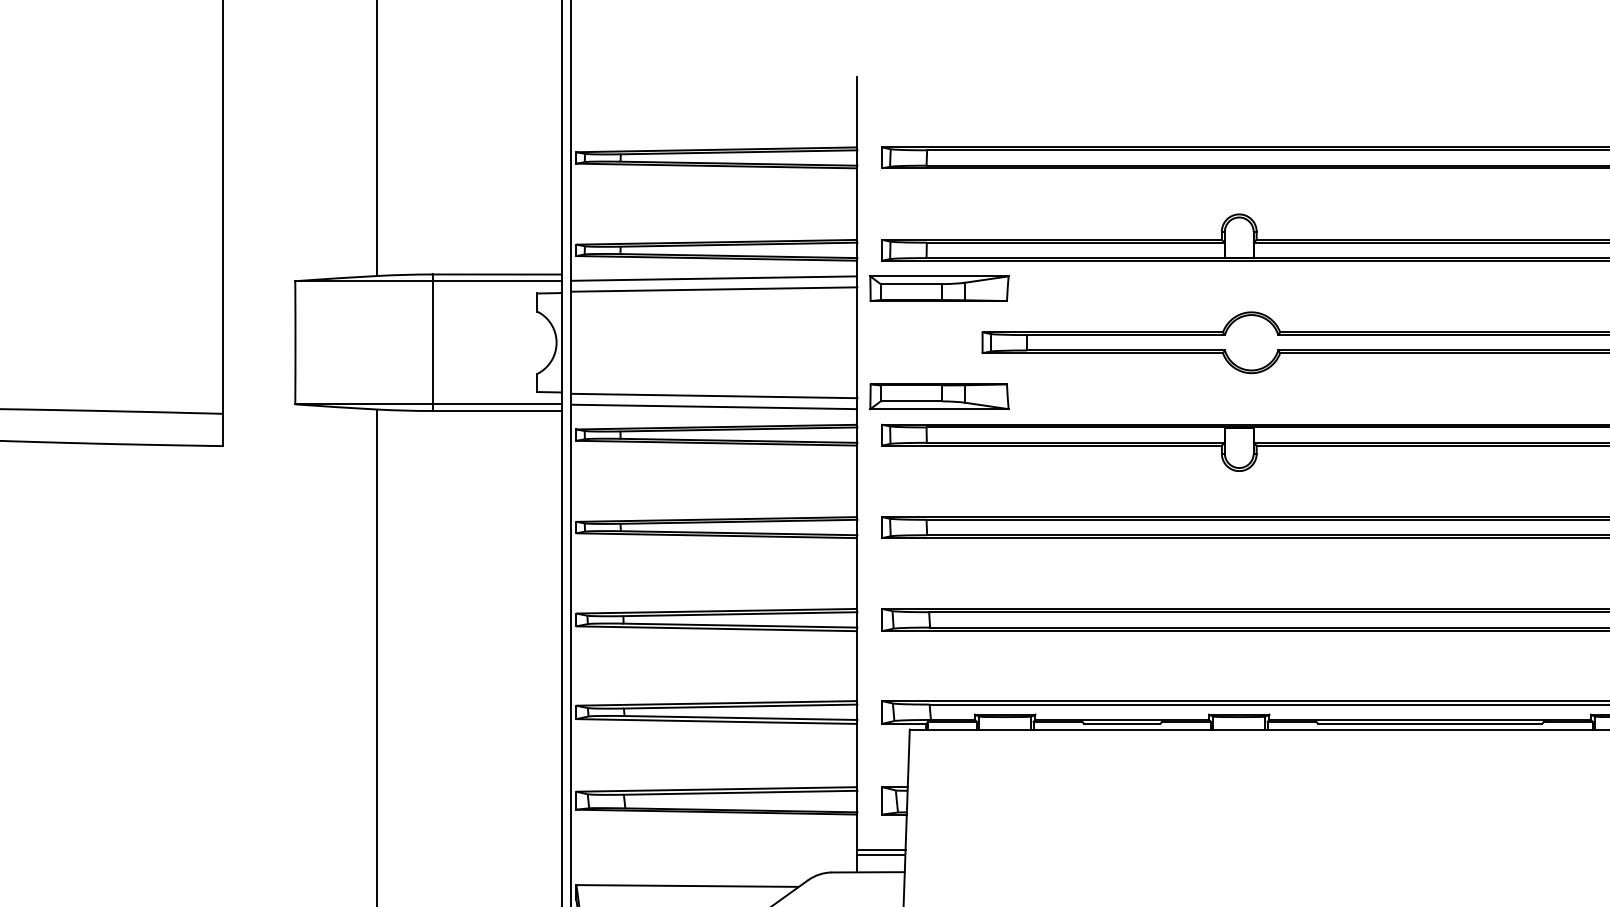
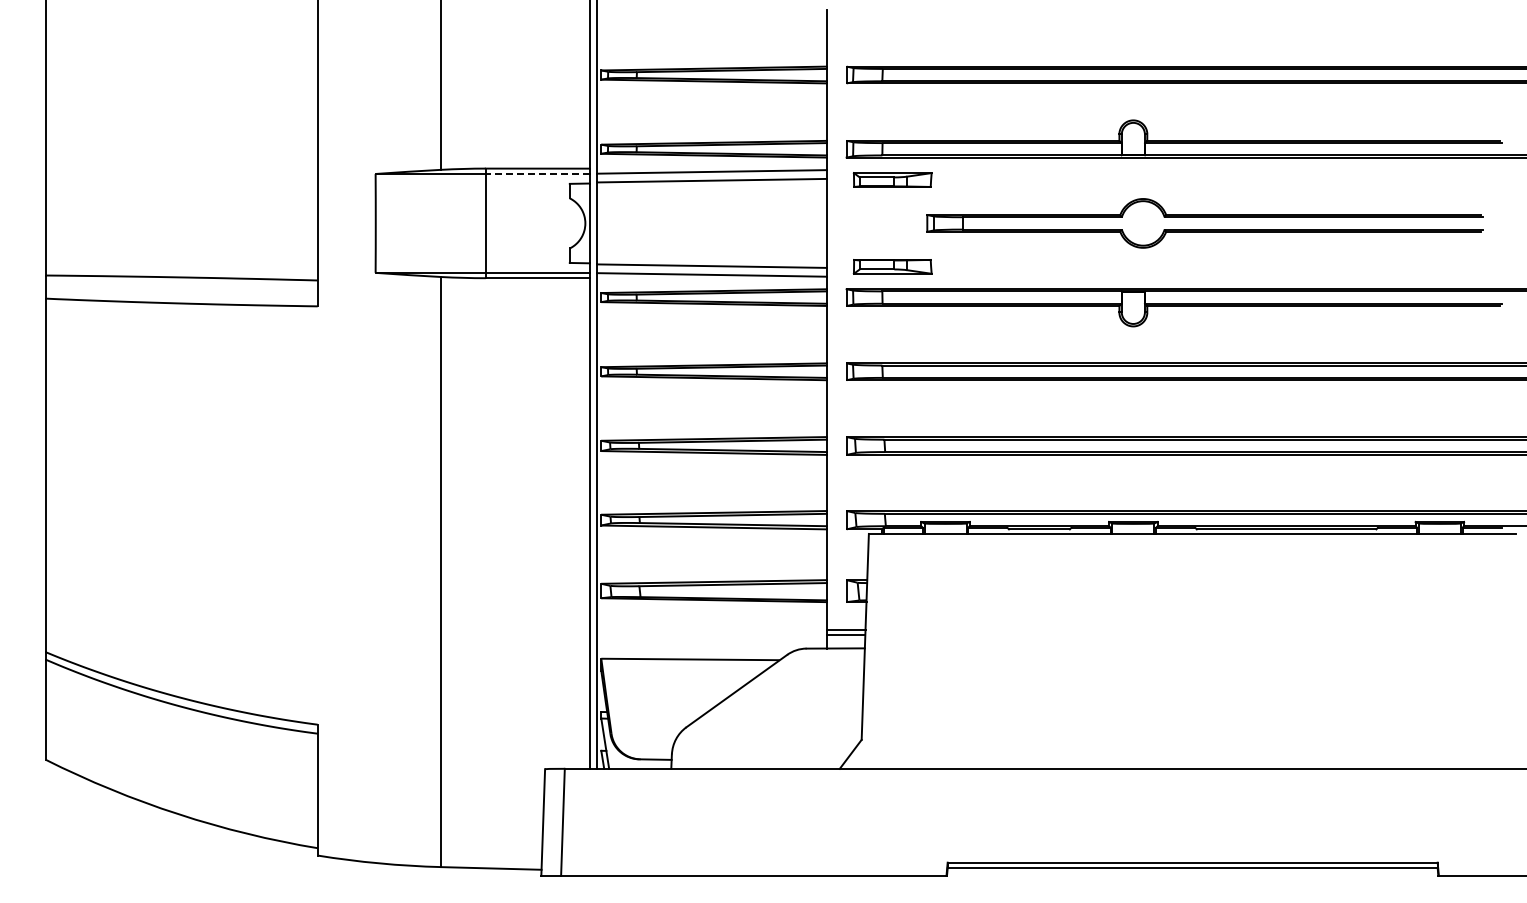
line: (496, 280) -> (537, 173), solid -> dashed
part: (939, 288) -> (892, 179), size x0.7
part: (939, 396) -> (892, 266), size x0.7

